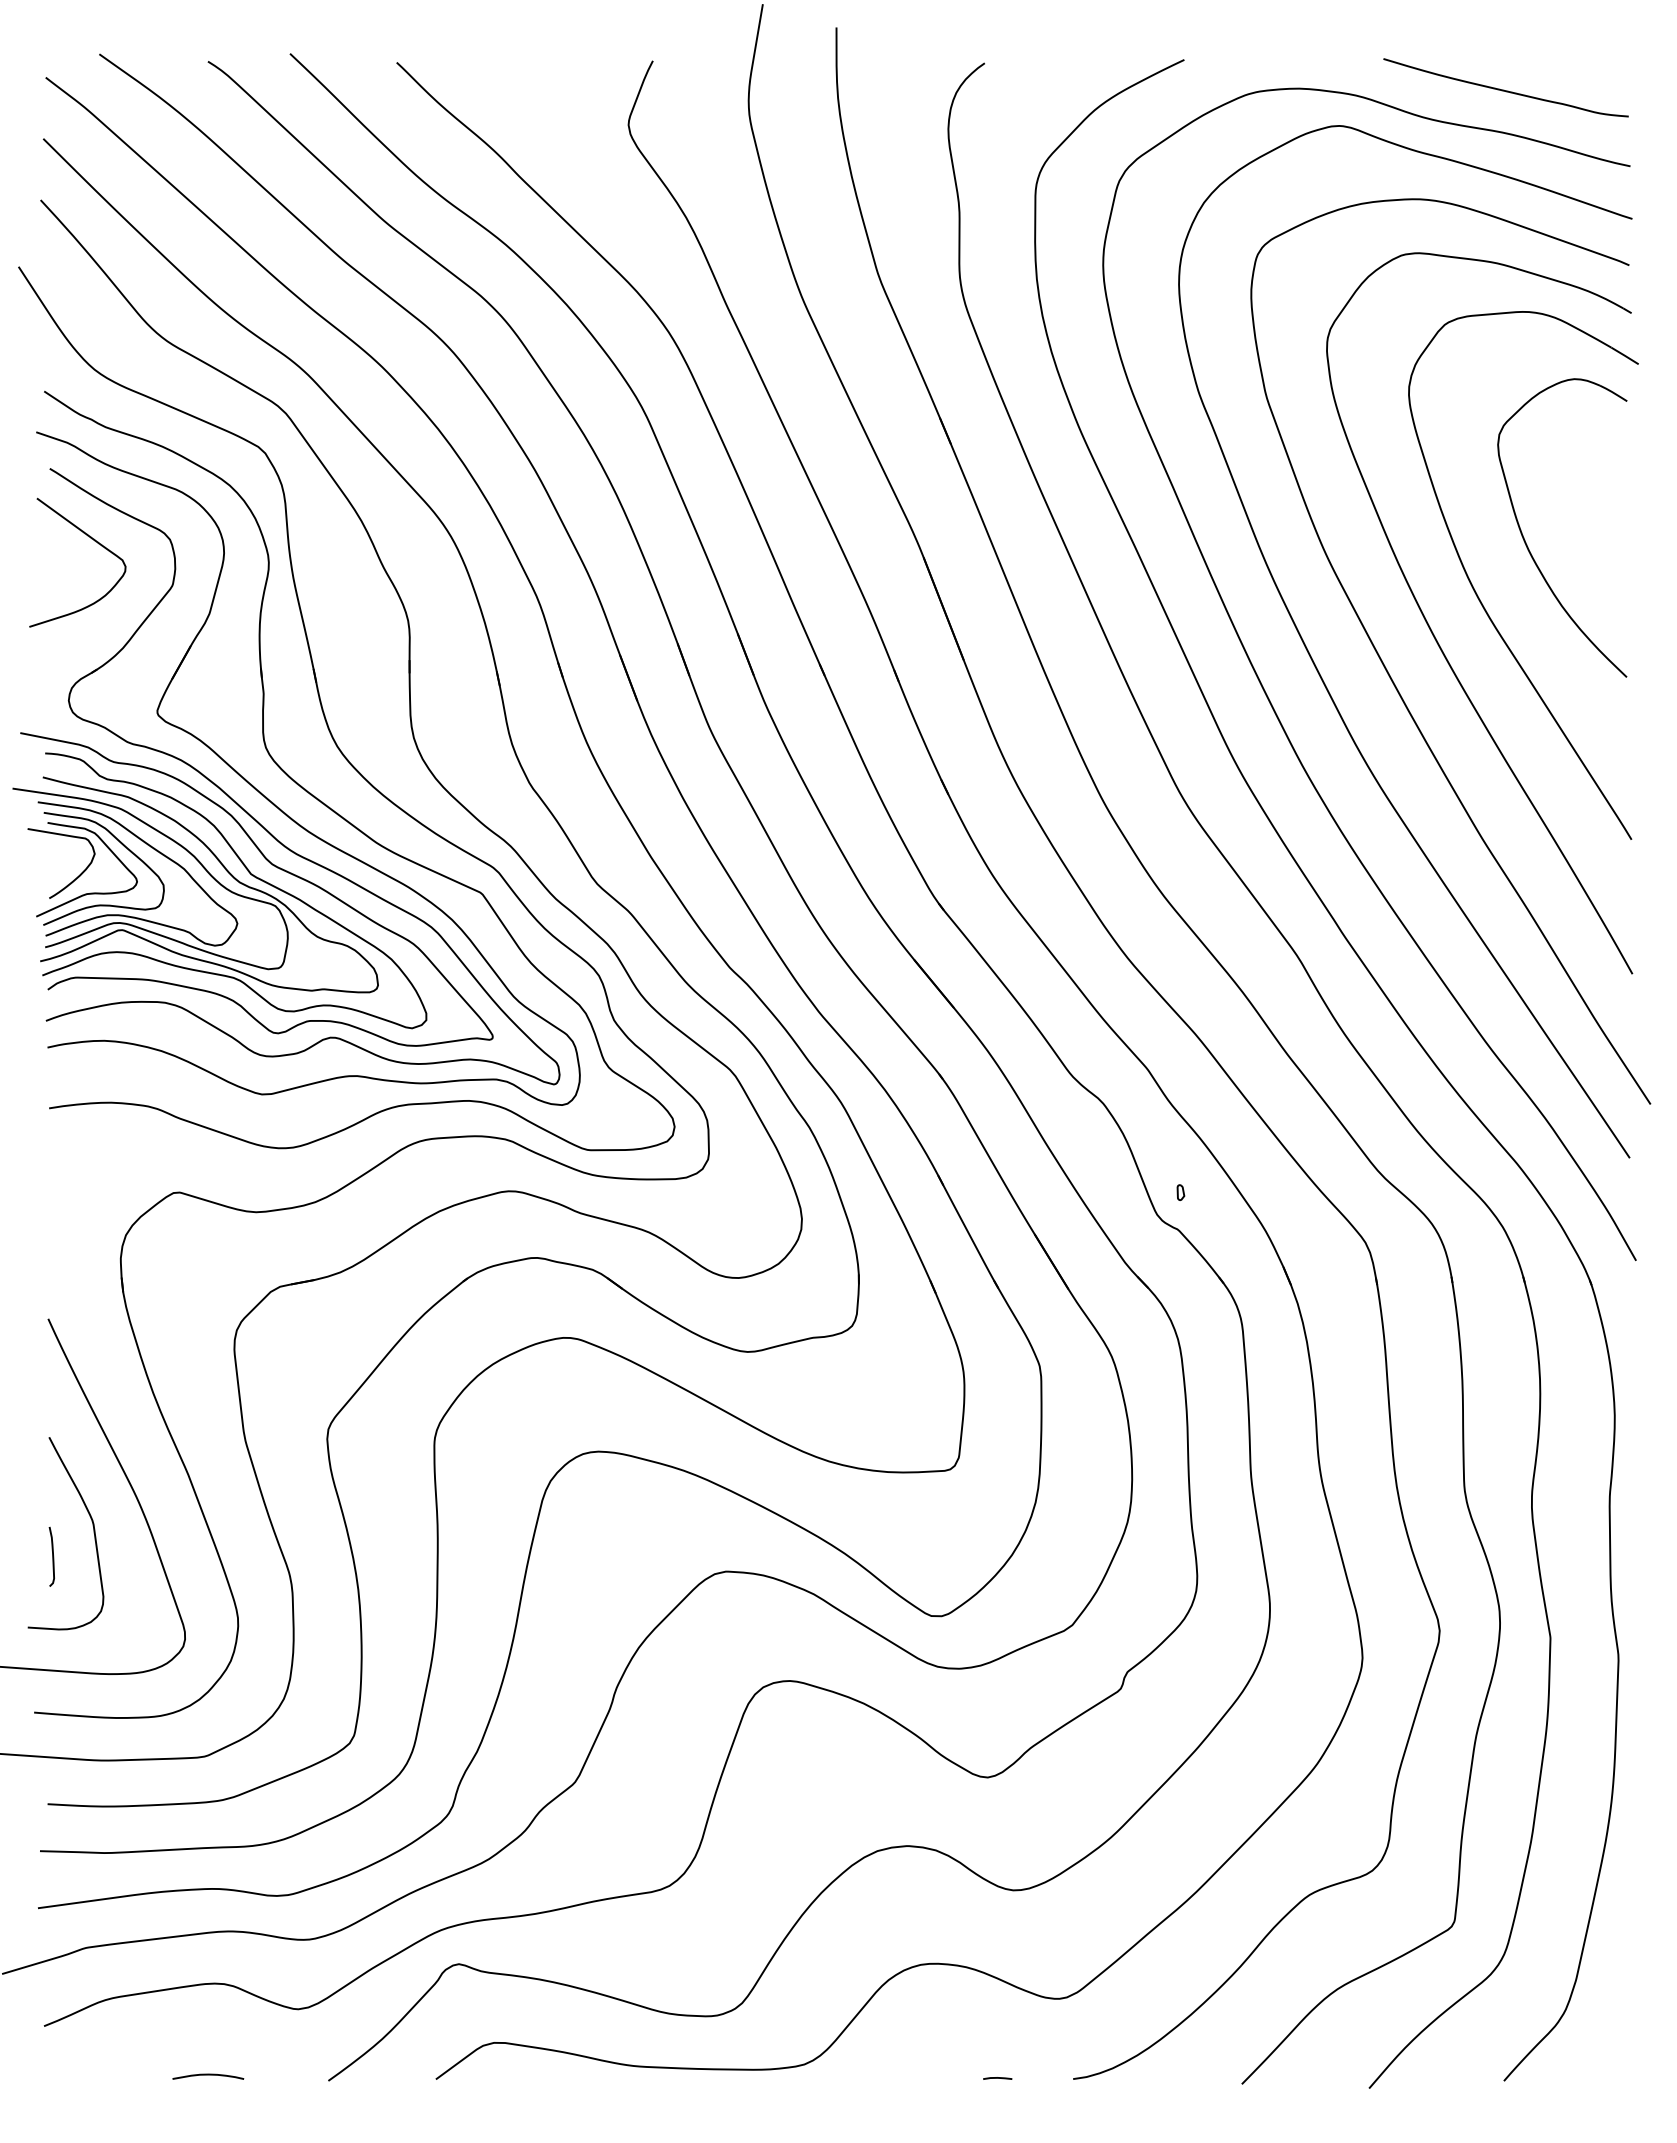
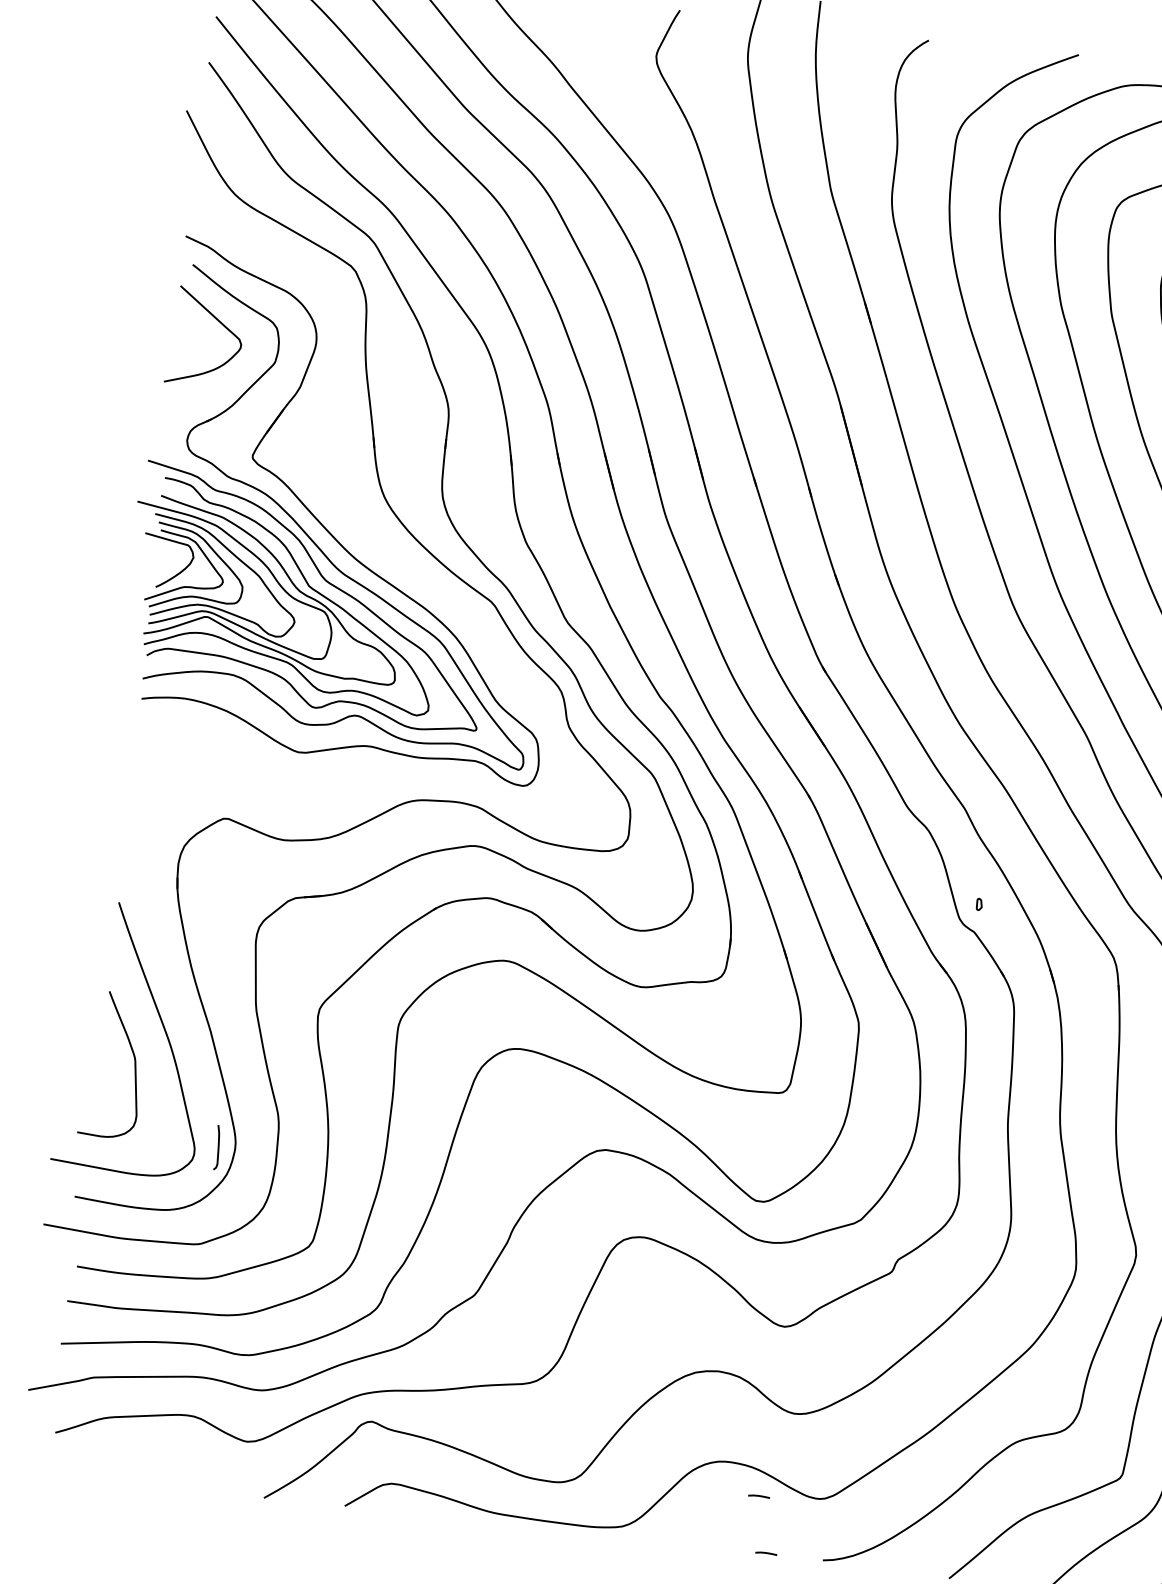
part: (329, 806) -> (373, 542), removed
curve: (52, 1556) -> (218, 1147), moved
line: (979, 2004) -> (758, 1496), added
curve: (208, 2075) -> (174, 1483), removed

